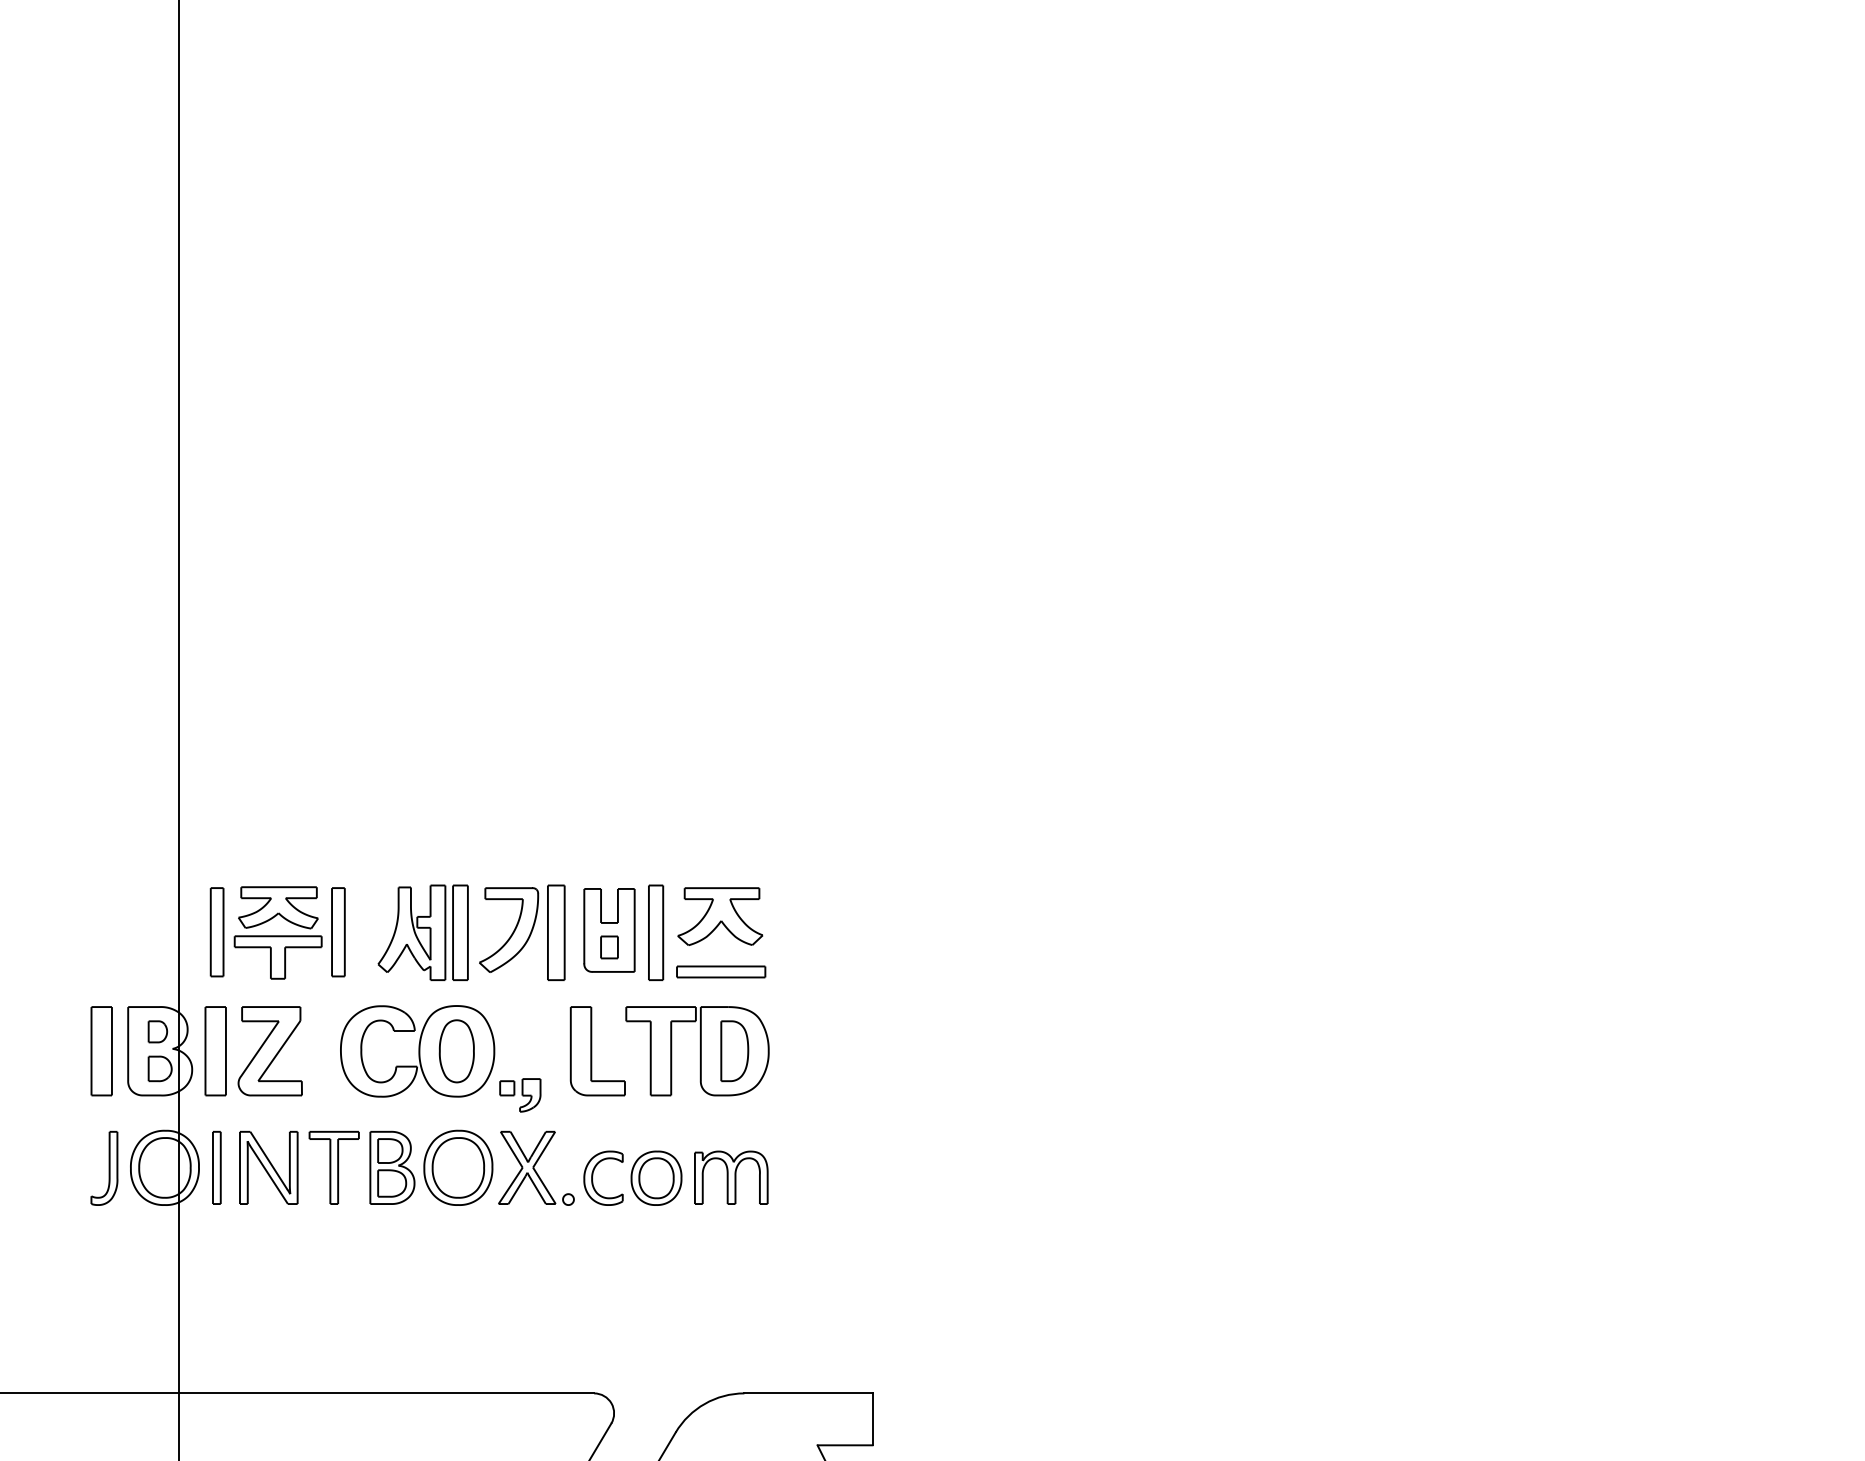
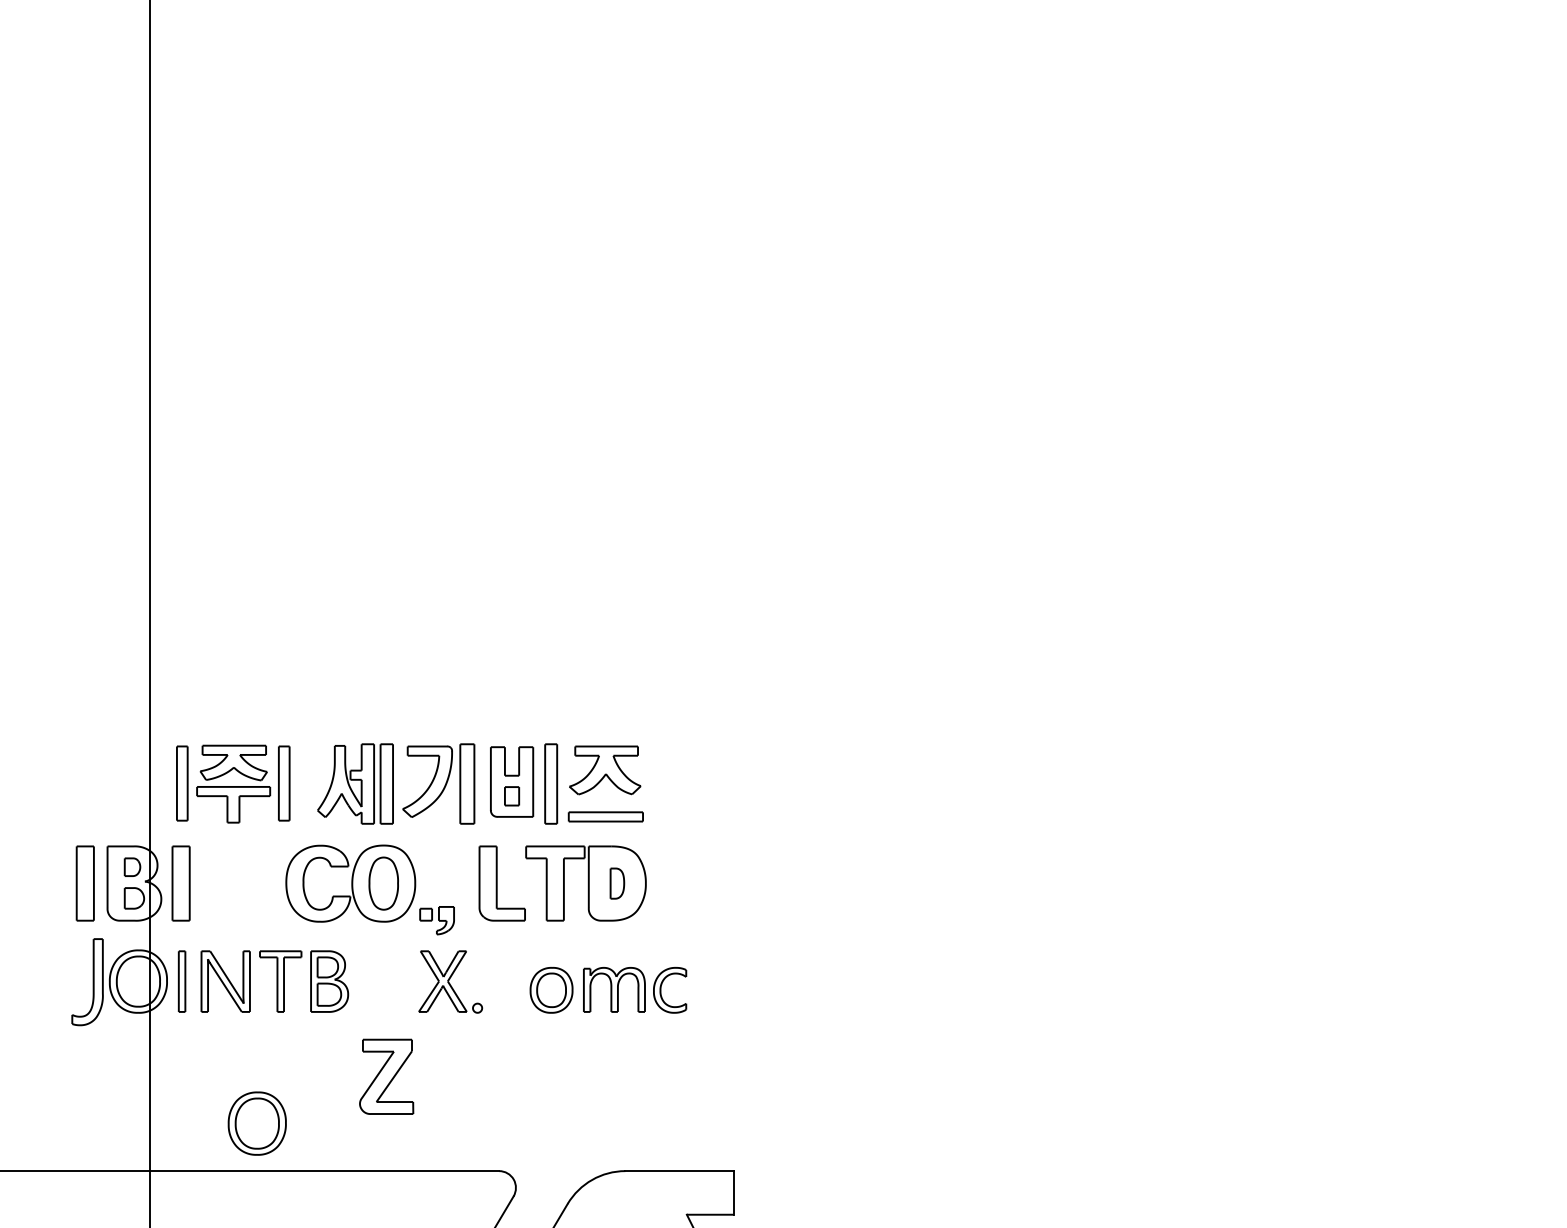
part: (269, 1051) -> (385, 1077), moved
part: (734, 1051) -> (617, 883), size x0.6
part: (104, 1167) -> (87, 981), size x1.4
part: (458, 1167) -> (257, 1123), moved
part: (593, 1176) -> (661, 988), moved

